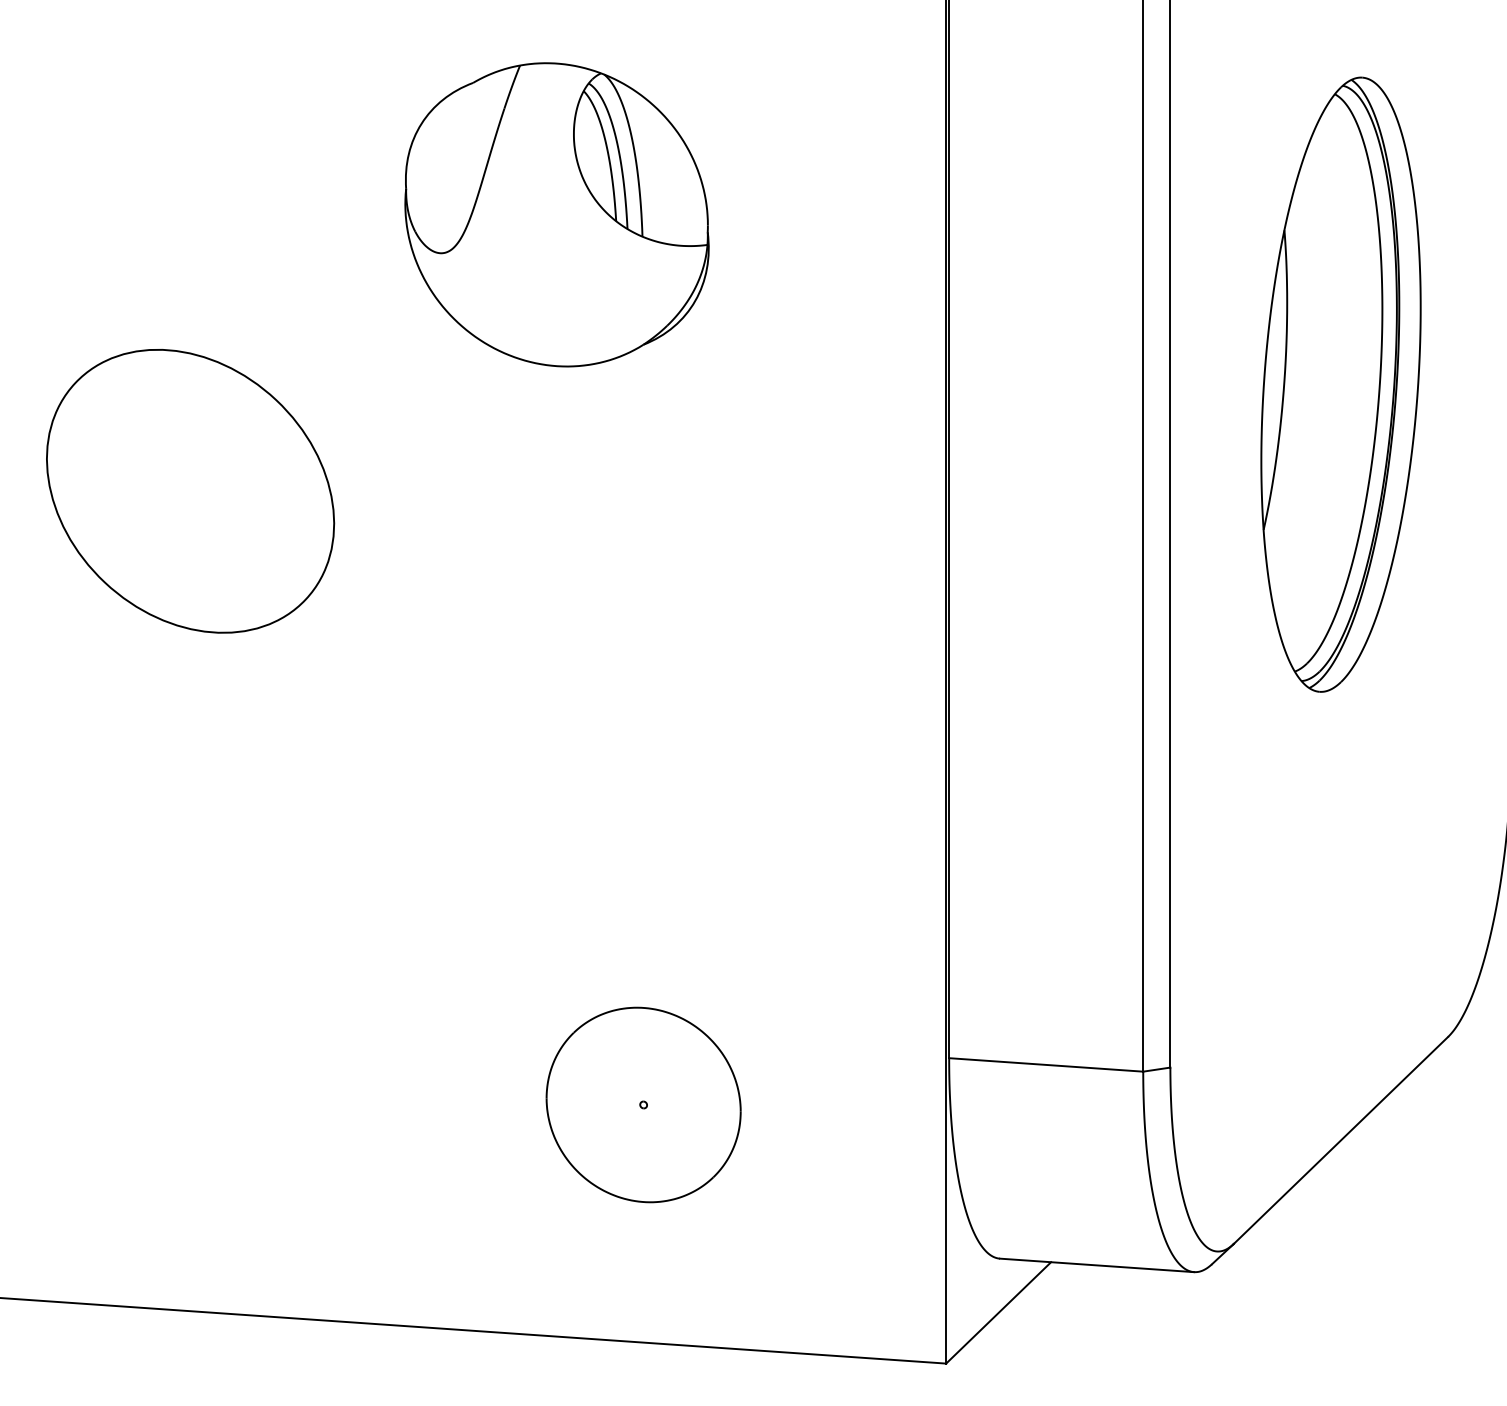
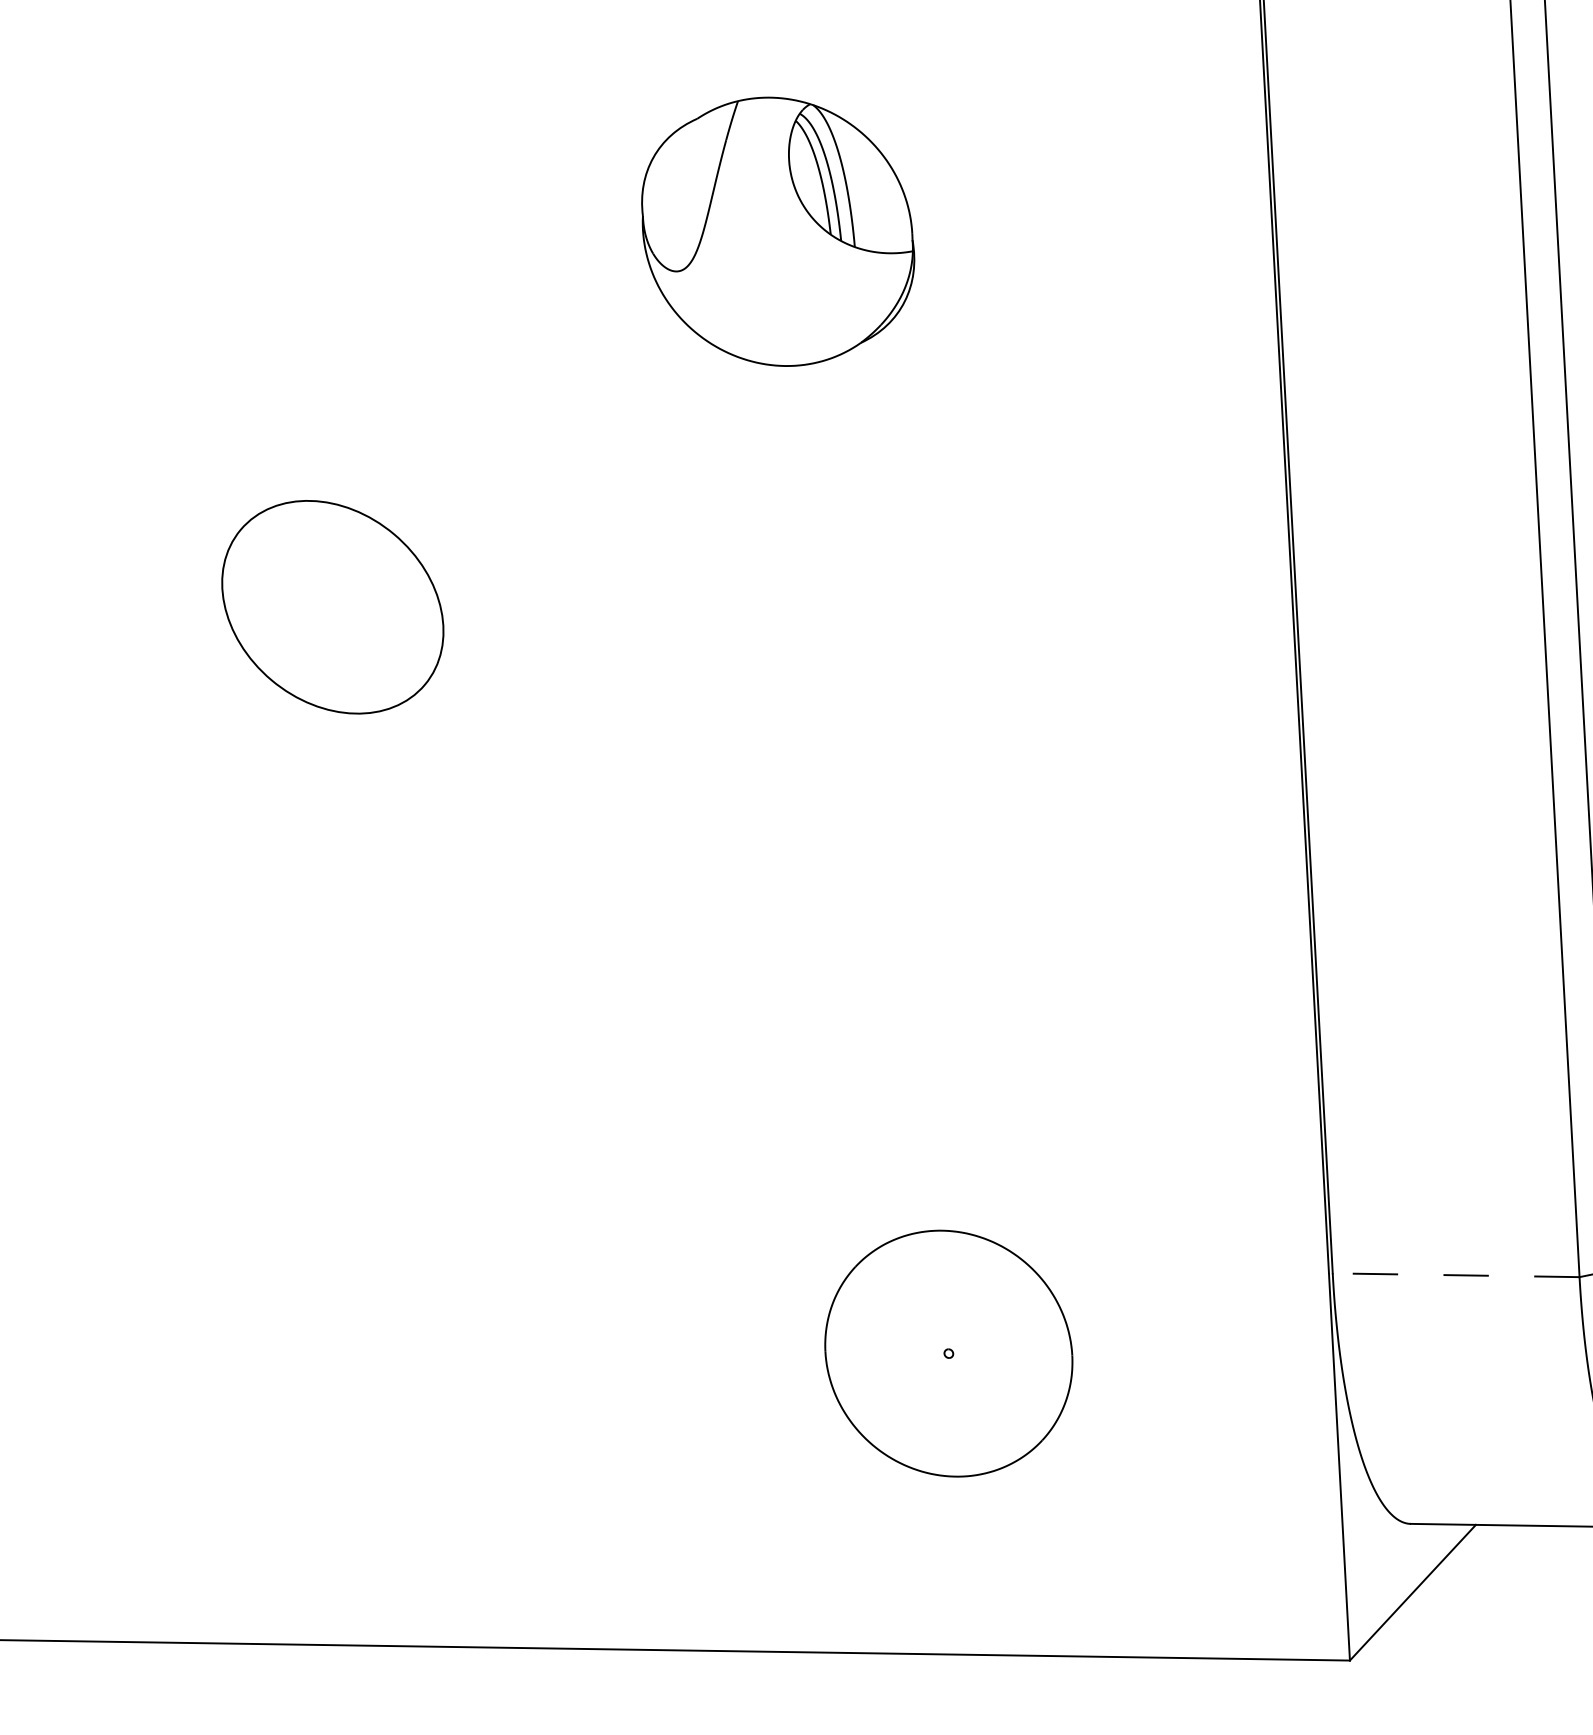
part: (556, 214) -> (777, 231), size x0.7
part: (190, 491) -> (332, 607), size x0.6
line: (1045, 1064) -> (1455, 1274), solid -> dashed

